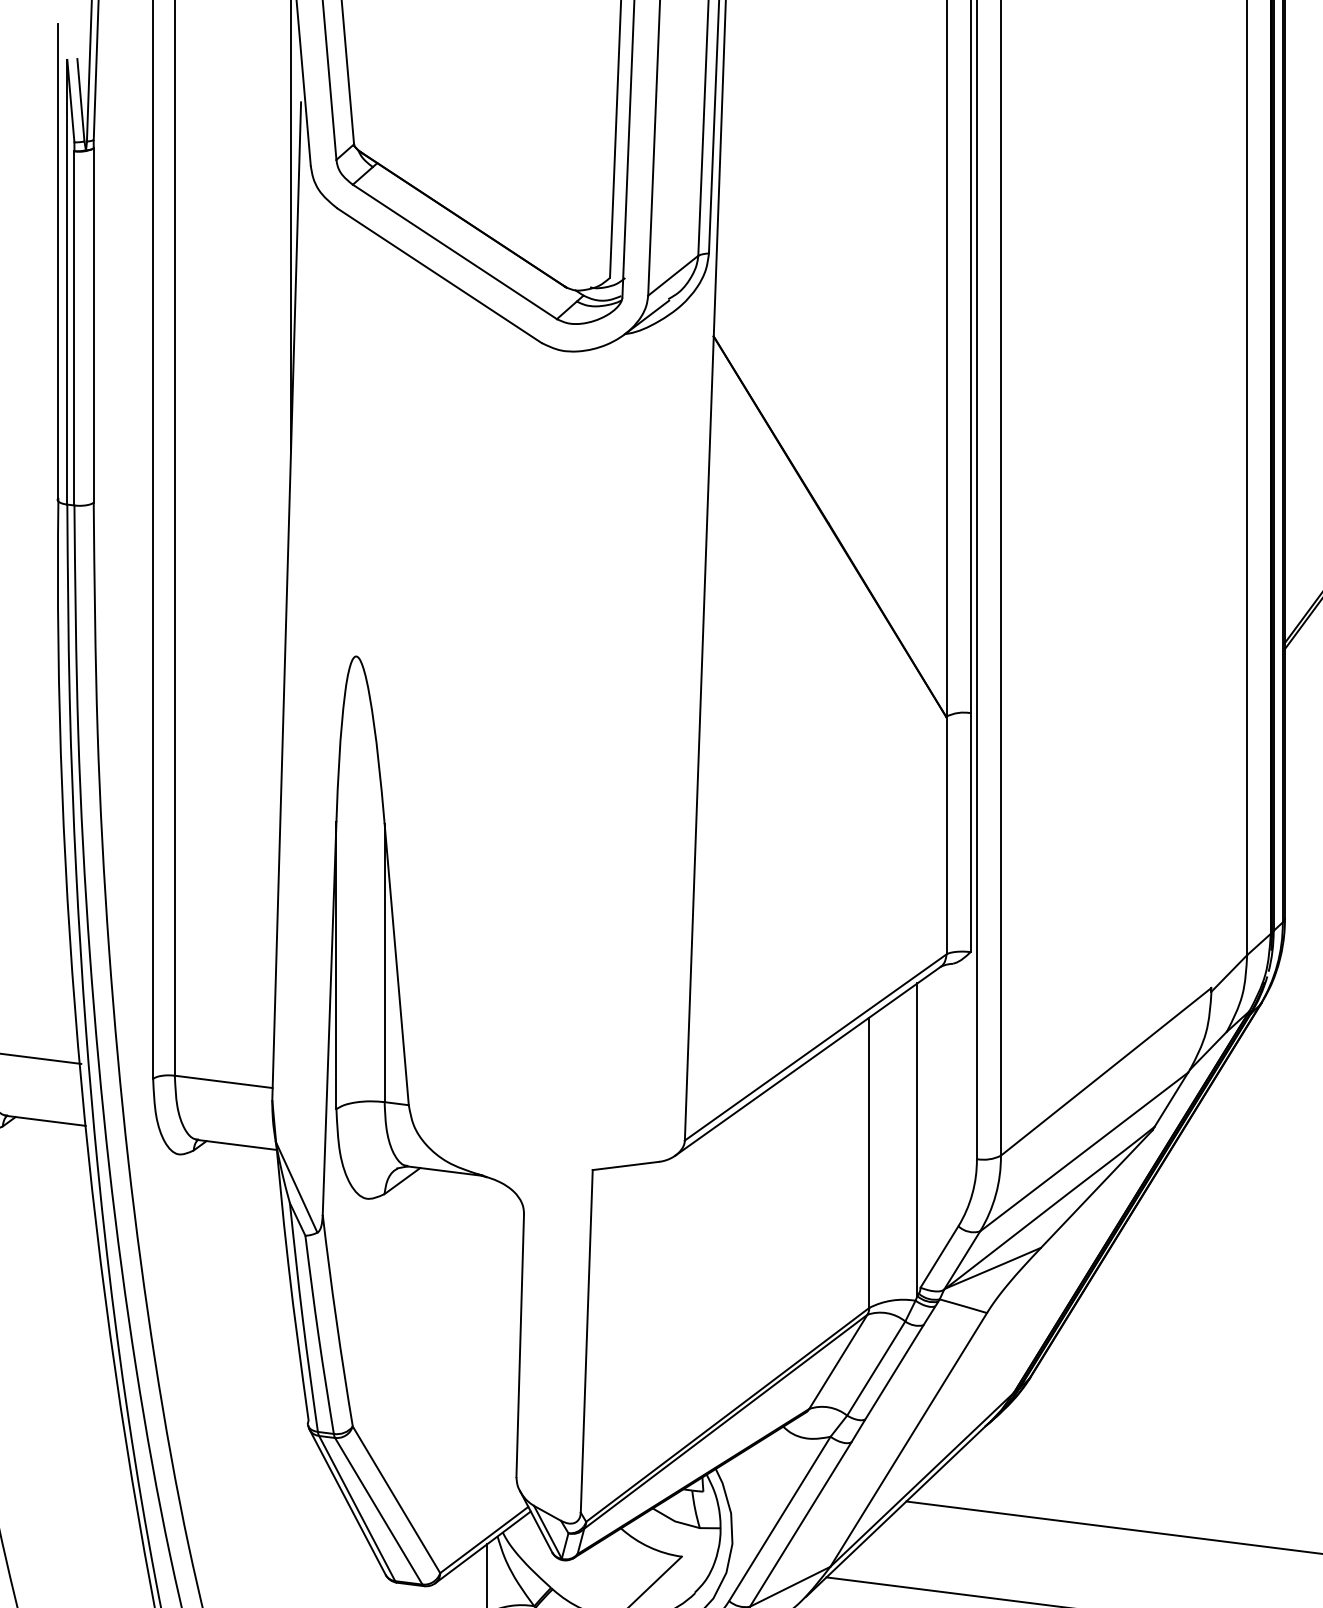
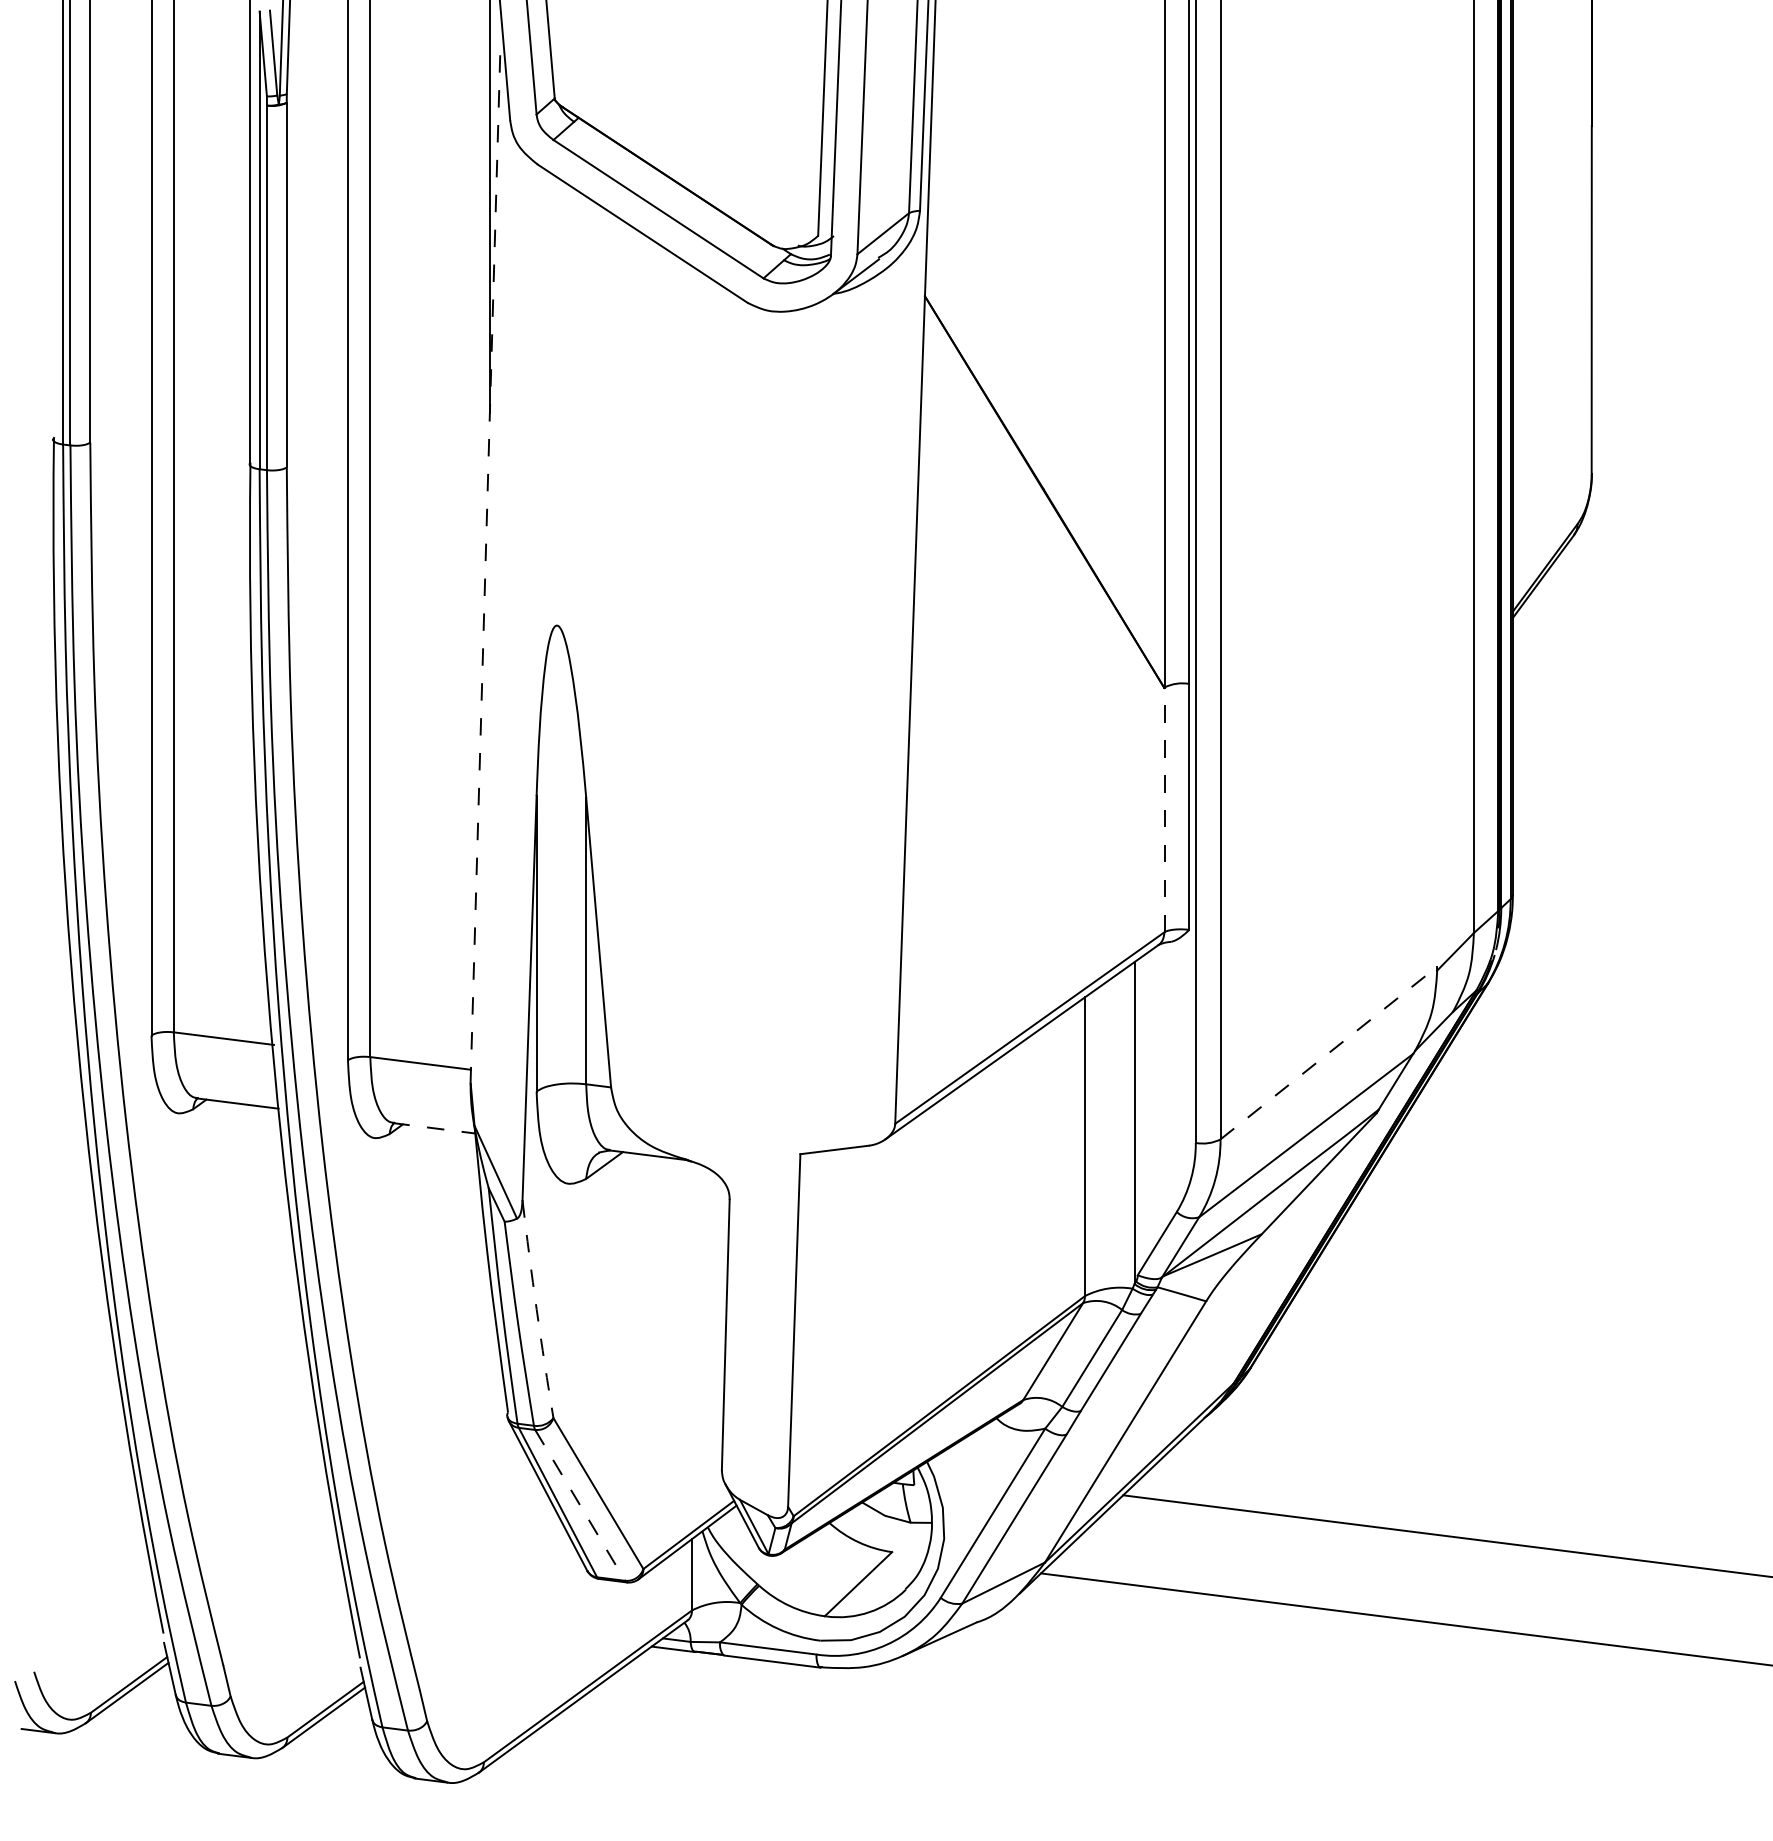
line: (286, 601) -> (485, 568), solid -> dashed
line: (946, 835) -> (1164, 809), solid -> dashed
line: (1105, 1072) -> (1328, 1053), solid -> dashed
line: (236, 1145) -> (433, 1128), solid -> dashed
arc: (336, 1320) -> (536, 1309), solid -> dashed
line: (379, 1511) -> (580, 1505), solid -> dashed

